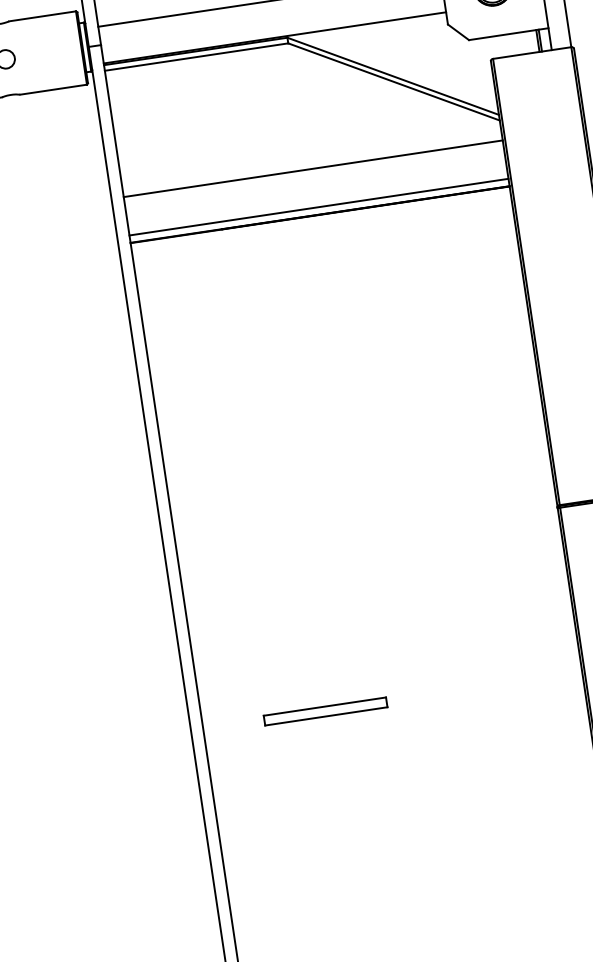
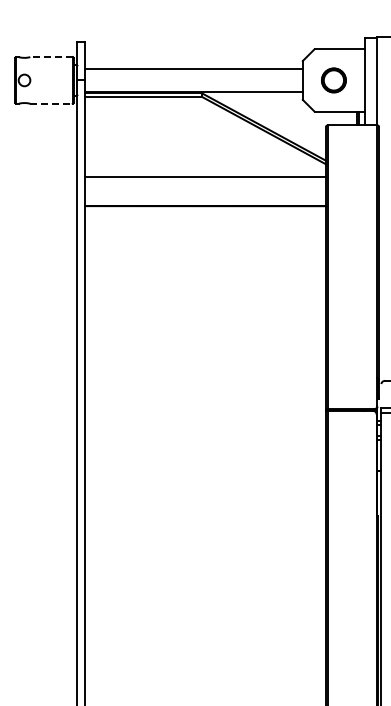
line: (42, 16) -> (51, 57), solid -> dashed
line: (55, 89) -> (52, 103), solid -> dashed
line: (318, 207) -> (205, 201), removed
part: (324, 711) -> (162, 515), removed

